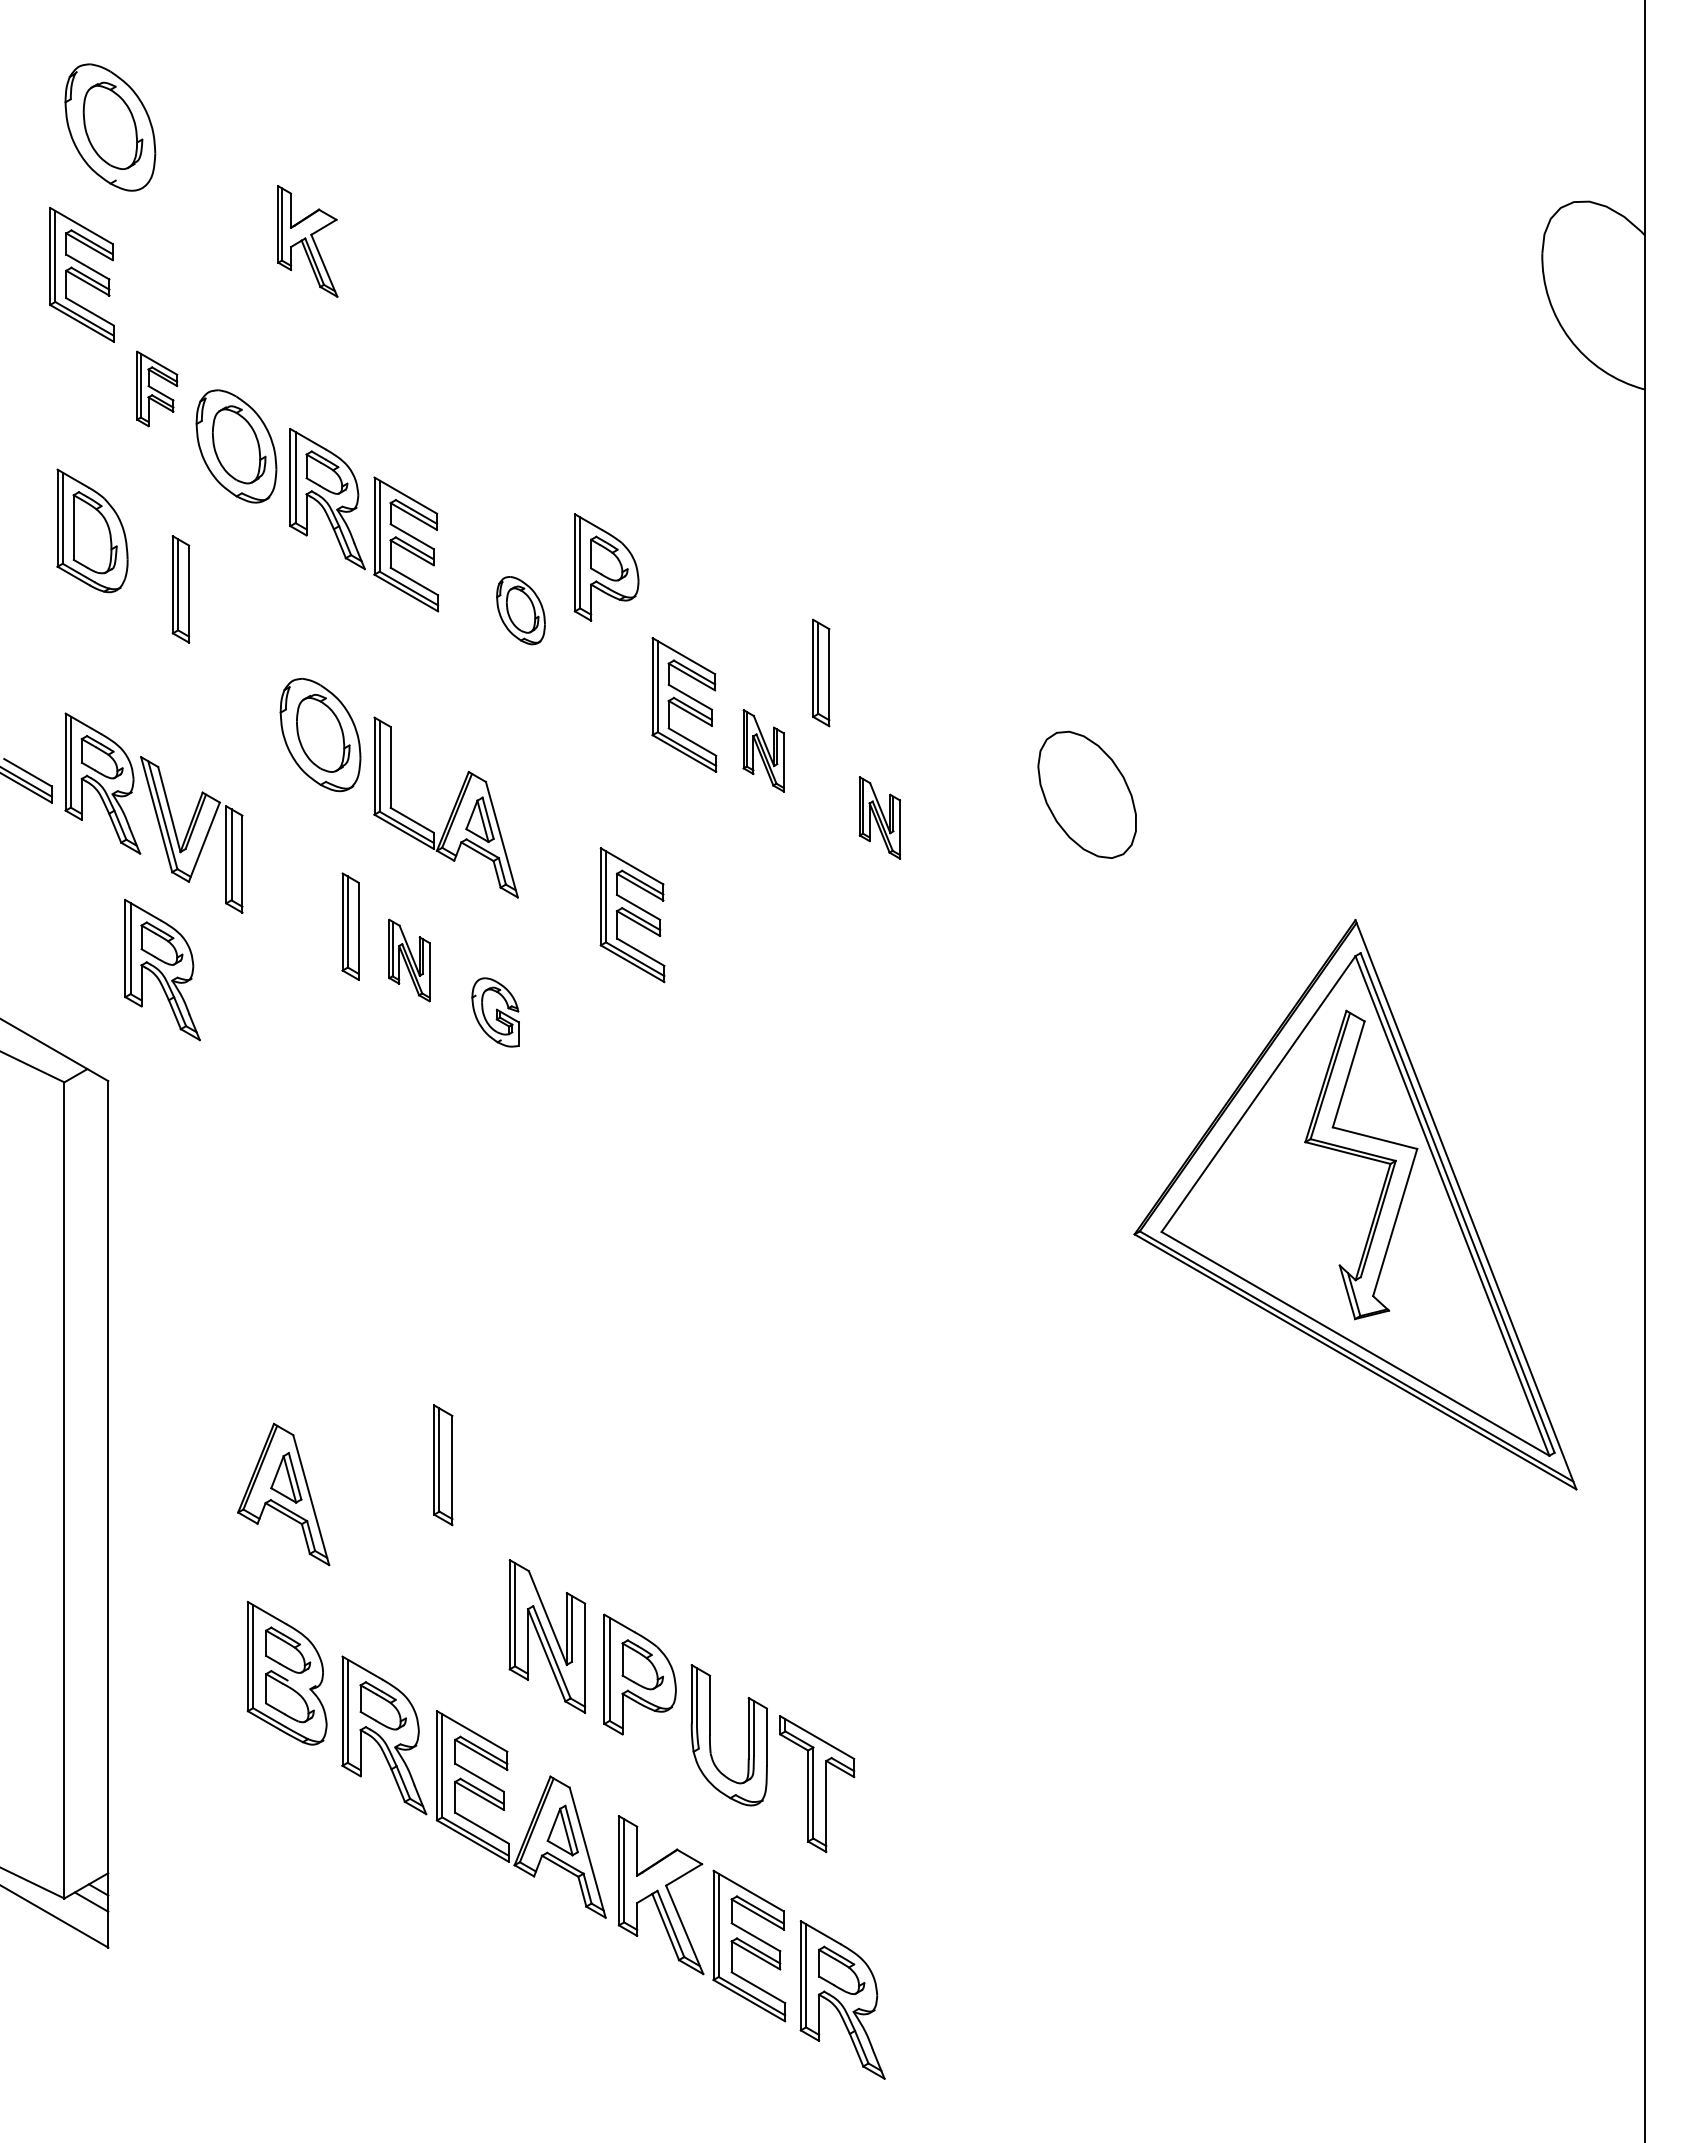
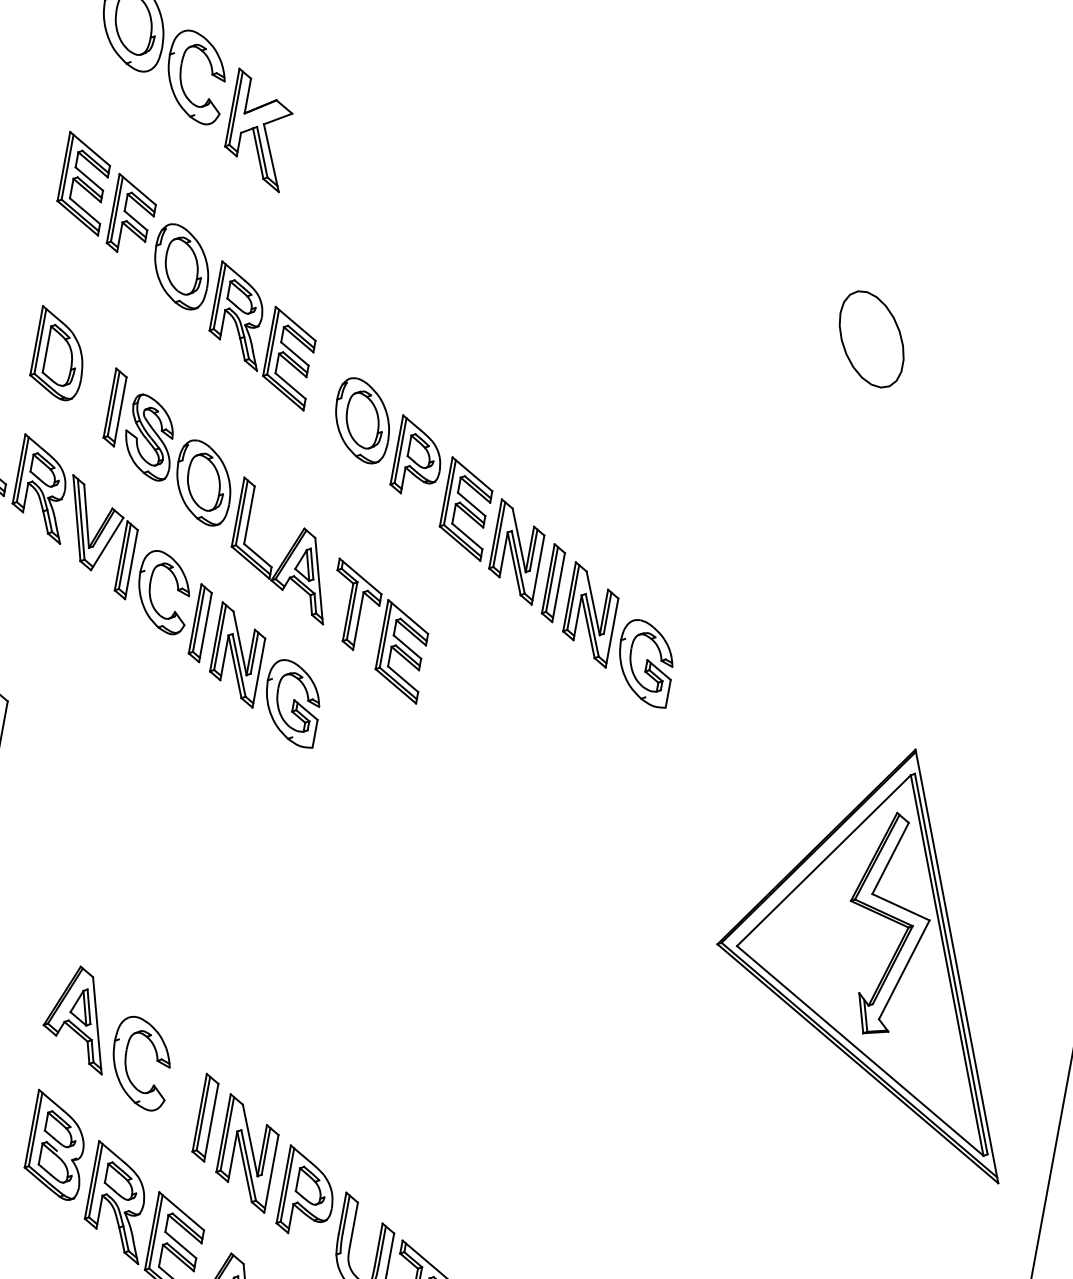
part: (188, 187) -> (181, 76), added
part: (307, 241) -> (258, 130), size x1.43
part: (81, 274) -> (83, 183), moved
part: (156, 388) -> (132, 215), size x1.43
part: (92, 530) -> (59, 354), moved
part: (606, 567) -> (418, 457), moved
part: (180, 589) -> (114, 407), moved
part: (520, 610) -> (362, 420), size x1.67
part: (821, 672) -> (553, 582), moved
part: (235, 686) -> (149, 437), added
part: (763, 750) -> (516, 551), size x1.67
part: (1086, 794) -> (871, 339), moved
part: (879, 817) -> (590, 614), size x1.67
part: (557, 864) -> (355, 605), added
part: (966, 869) -> (645, 662), added
part: (275, 897) -> (150, 592), added
part: (409, 960) -> (237, 654), size x1.67
part: (162, 970) -> (60, 629), removed
part: (495, 1012) -> (292, 703), size x1.67
part: (443, 1465) -> (205, 1117), moved
part: (360, 1545) -> (126, 1064), added

